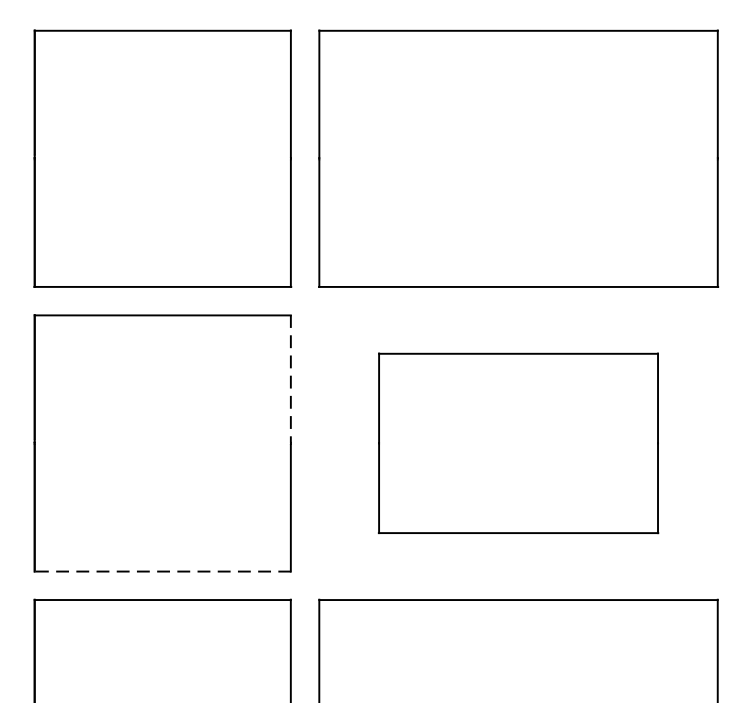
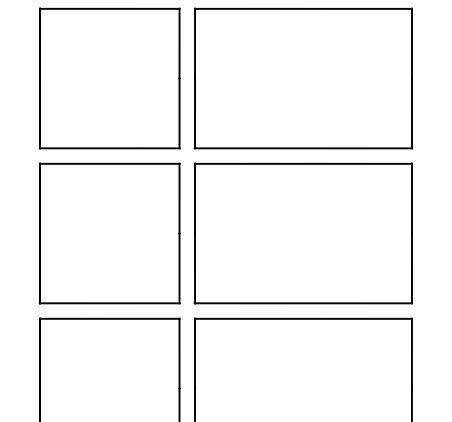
line: (290, 379) -> (179, 198), dashed -> solid
part: (518, 443) -> (303, 233), size x1.43
line: (162, 571) -> (109, 303), dashed -> solid

